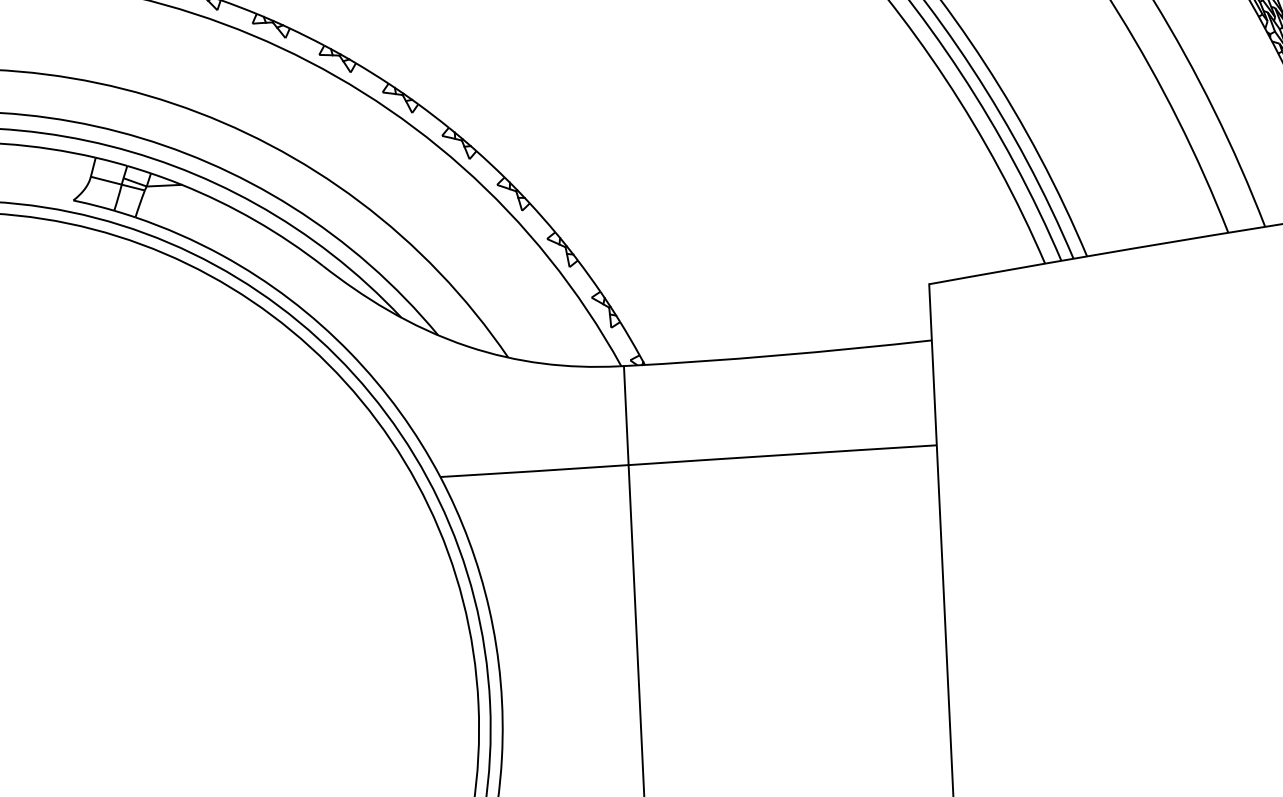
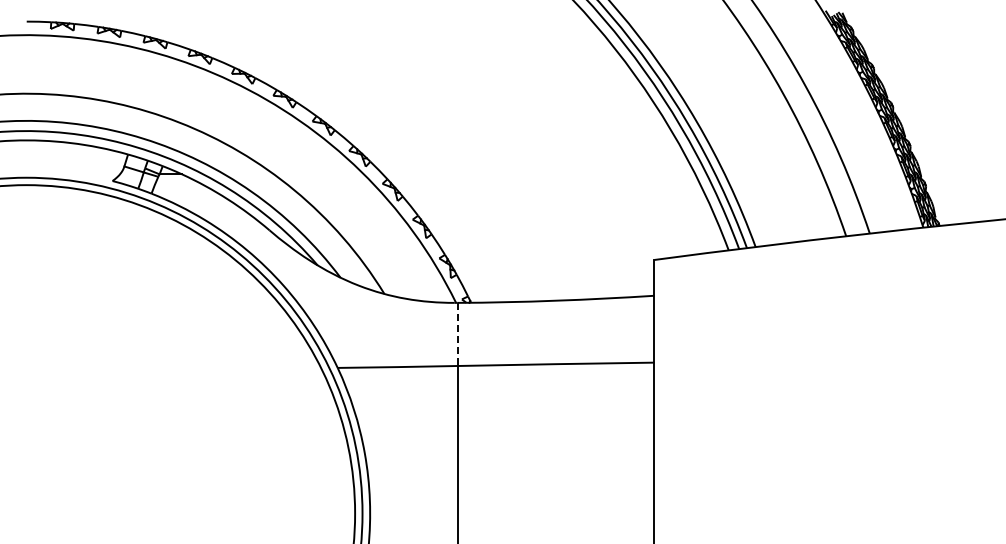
line: (625, 415) -> (457, 334), solid -> dashed

